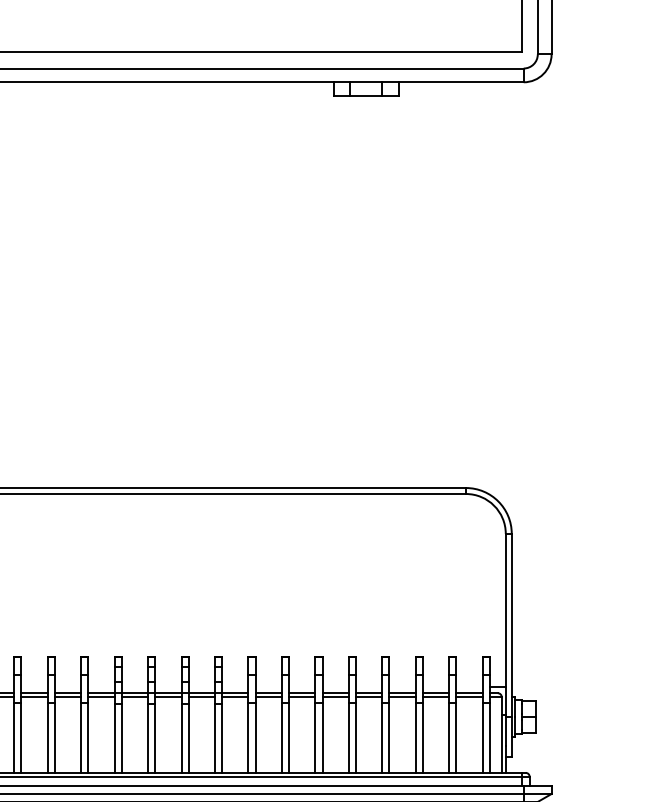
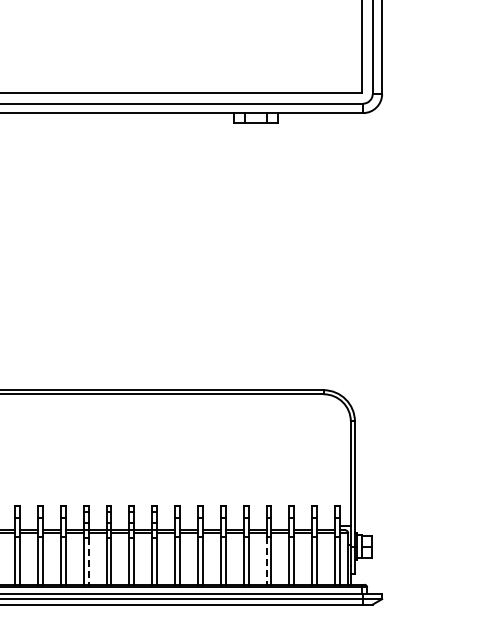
line: (382, 737) -> (266, 560), solid -> dashed
line: (121, 738) -> (88, 561), solid -> dashed

